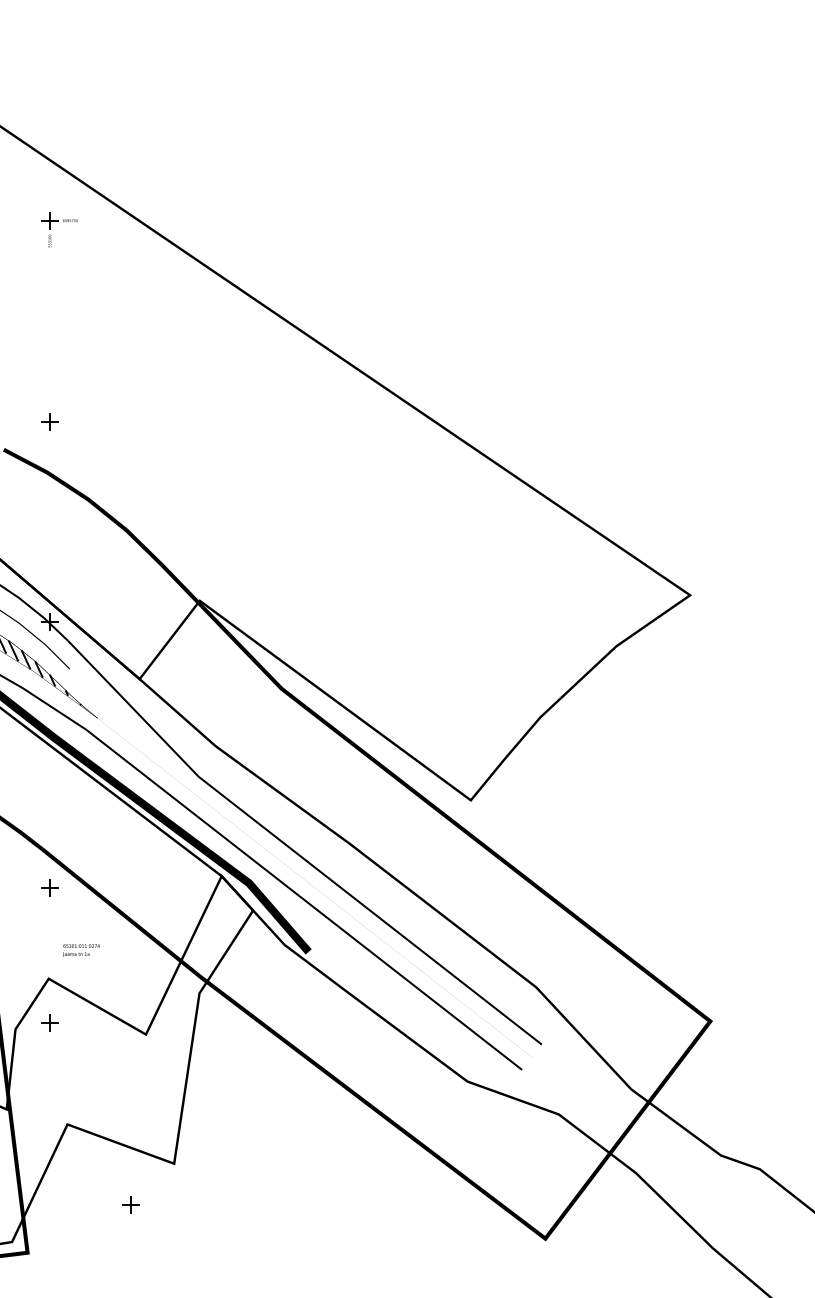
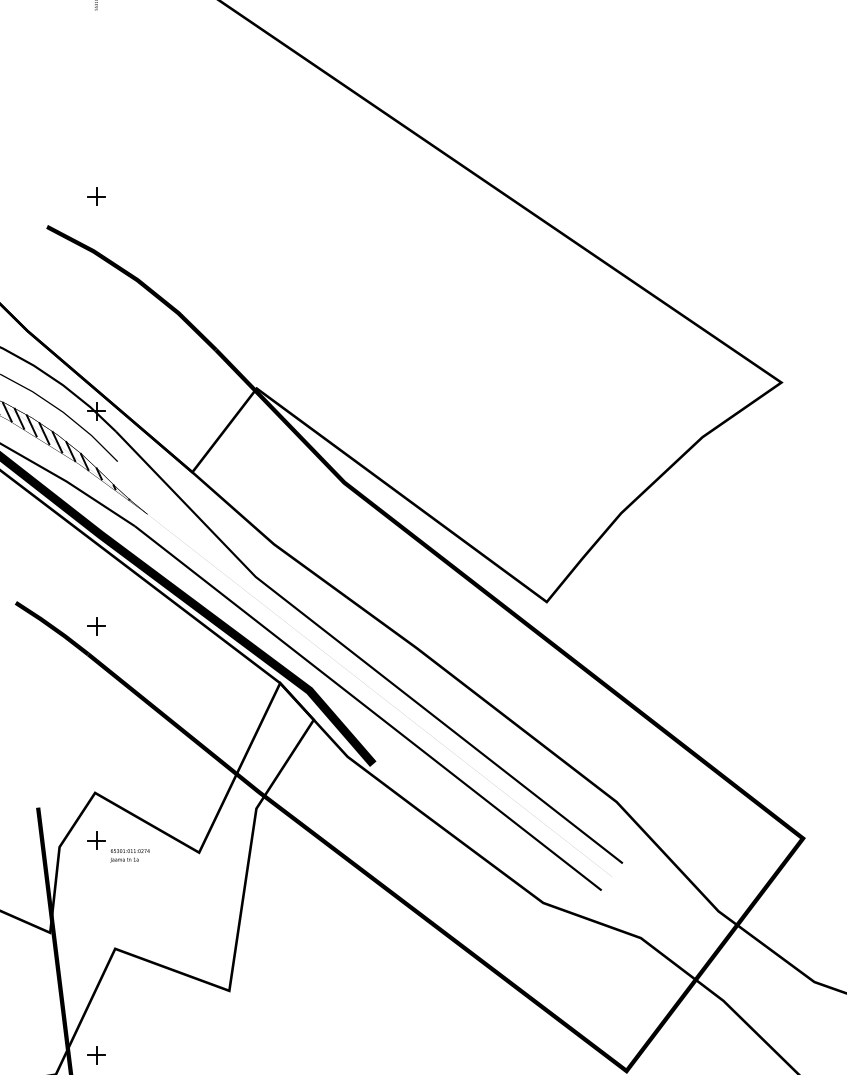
part: (49, 887) -> (95, 625), moved
text: (81, 950) -> (130, 855), moved
part: (130, 1204) -> (95, 1054), moved

